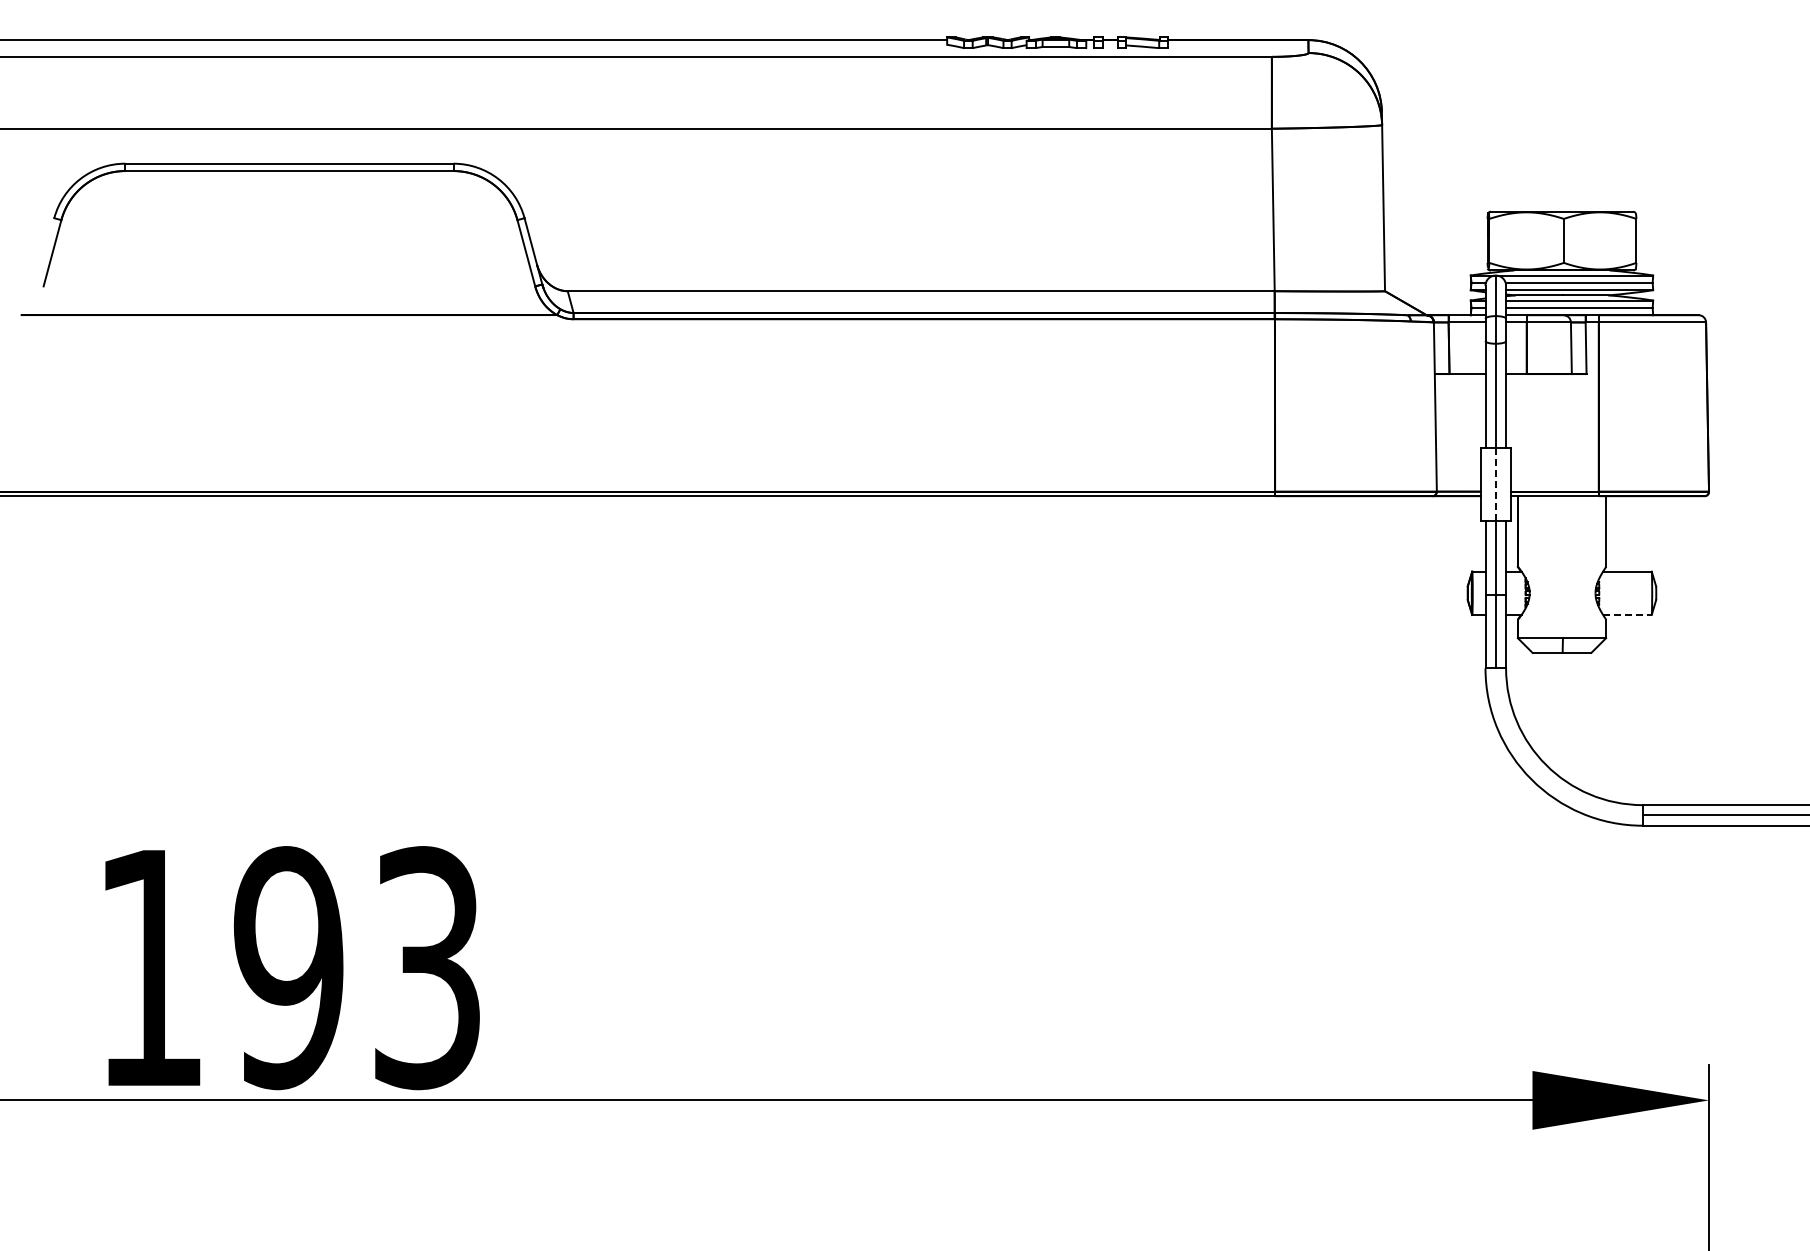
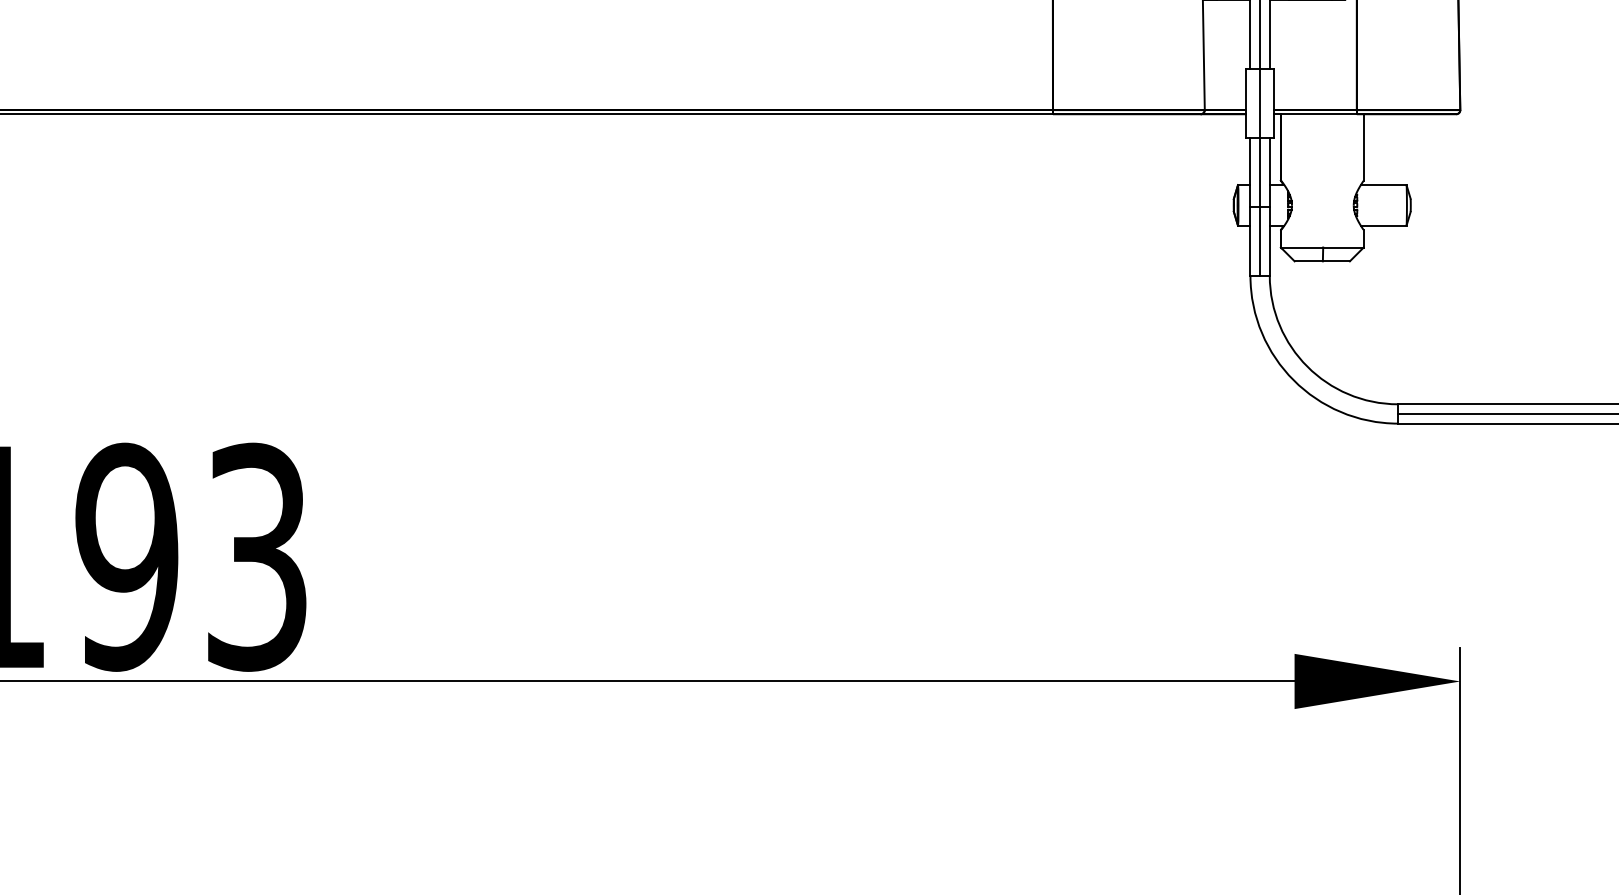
line: (1495, 484) -> (1259, 103), dashed -> solid
line: (1627, 614) -> (1383, 225), dashed -> solid

